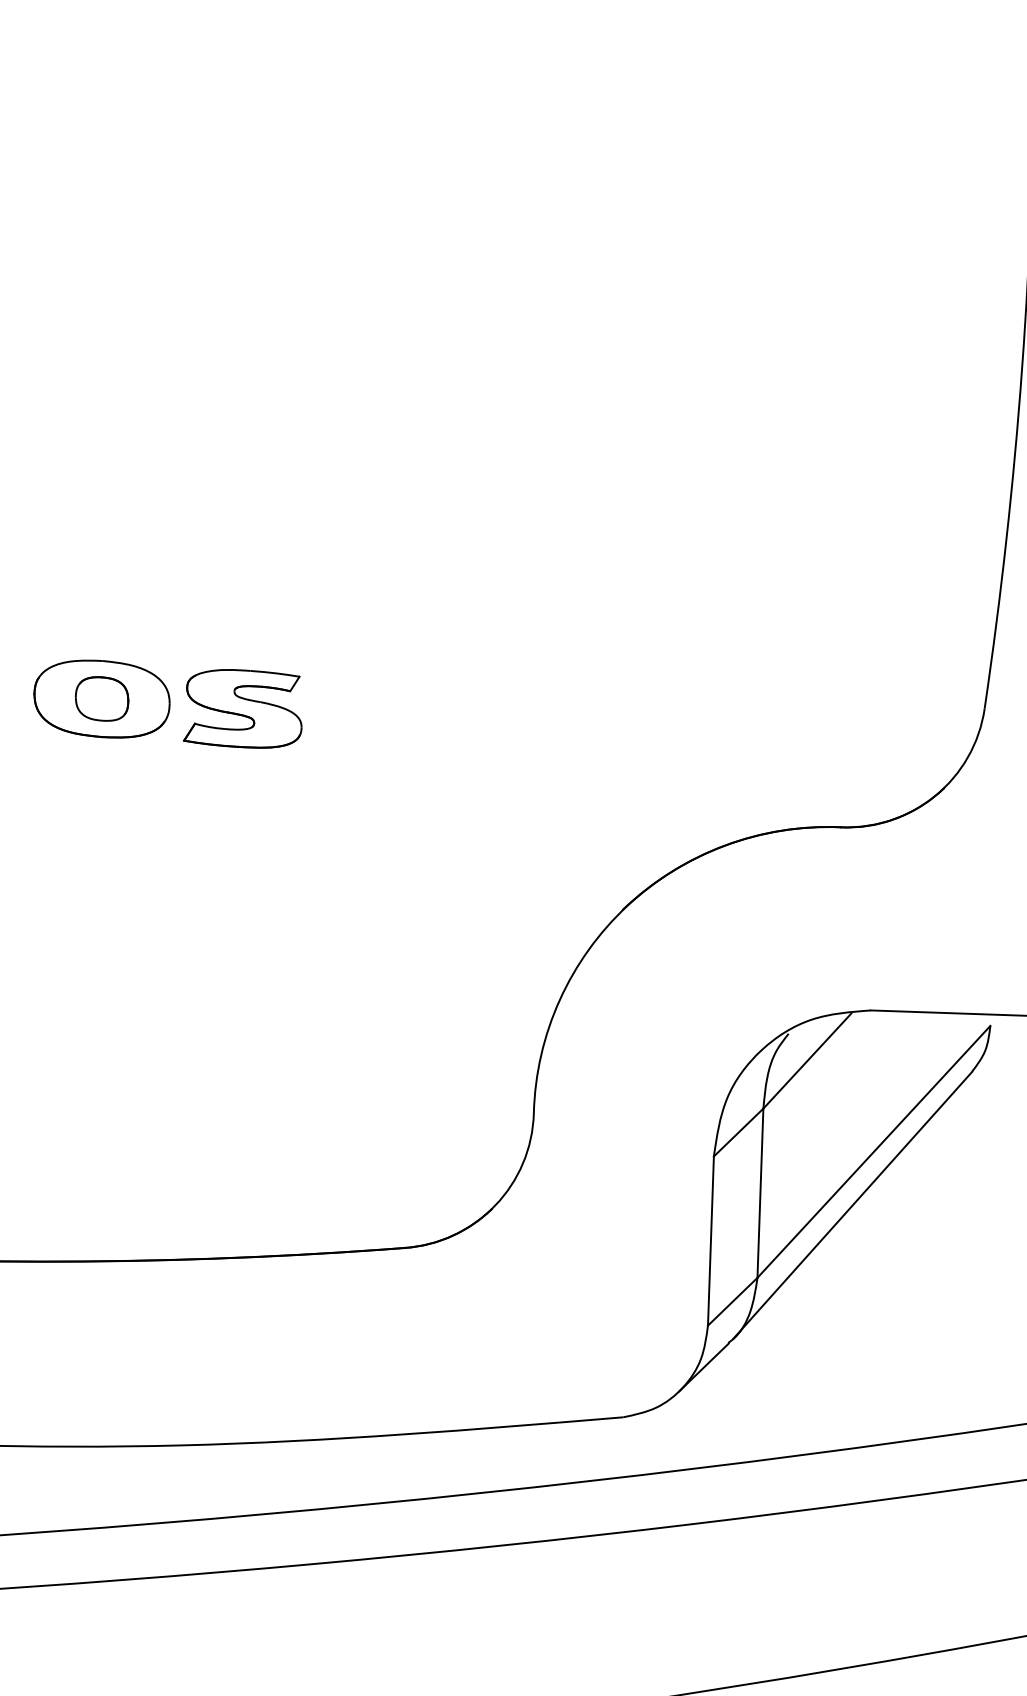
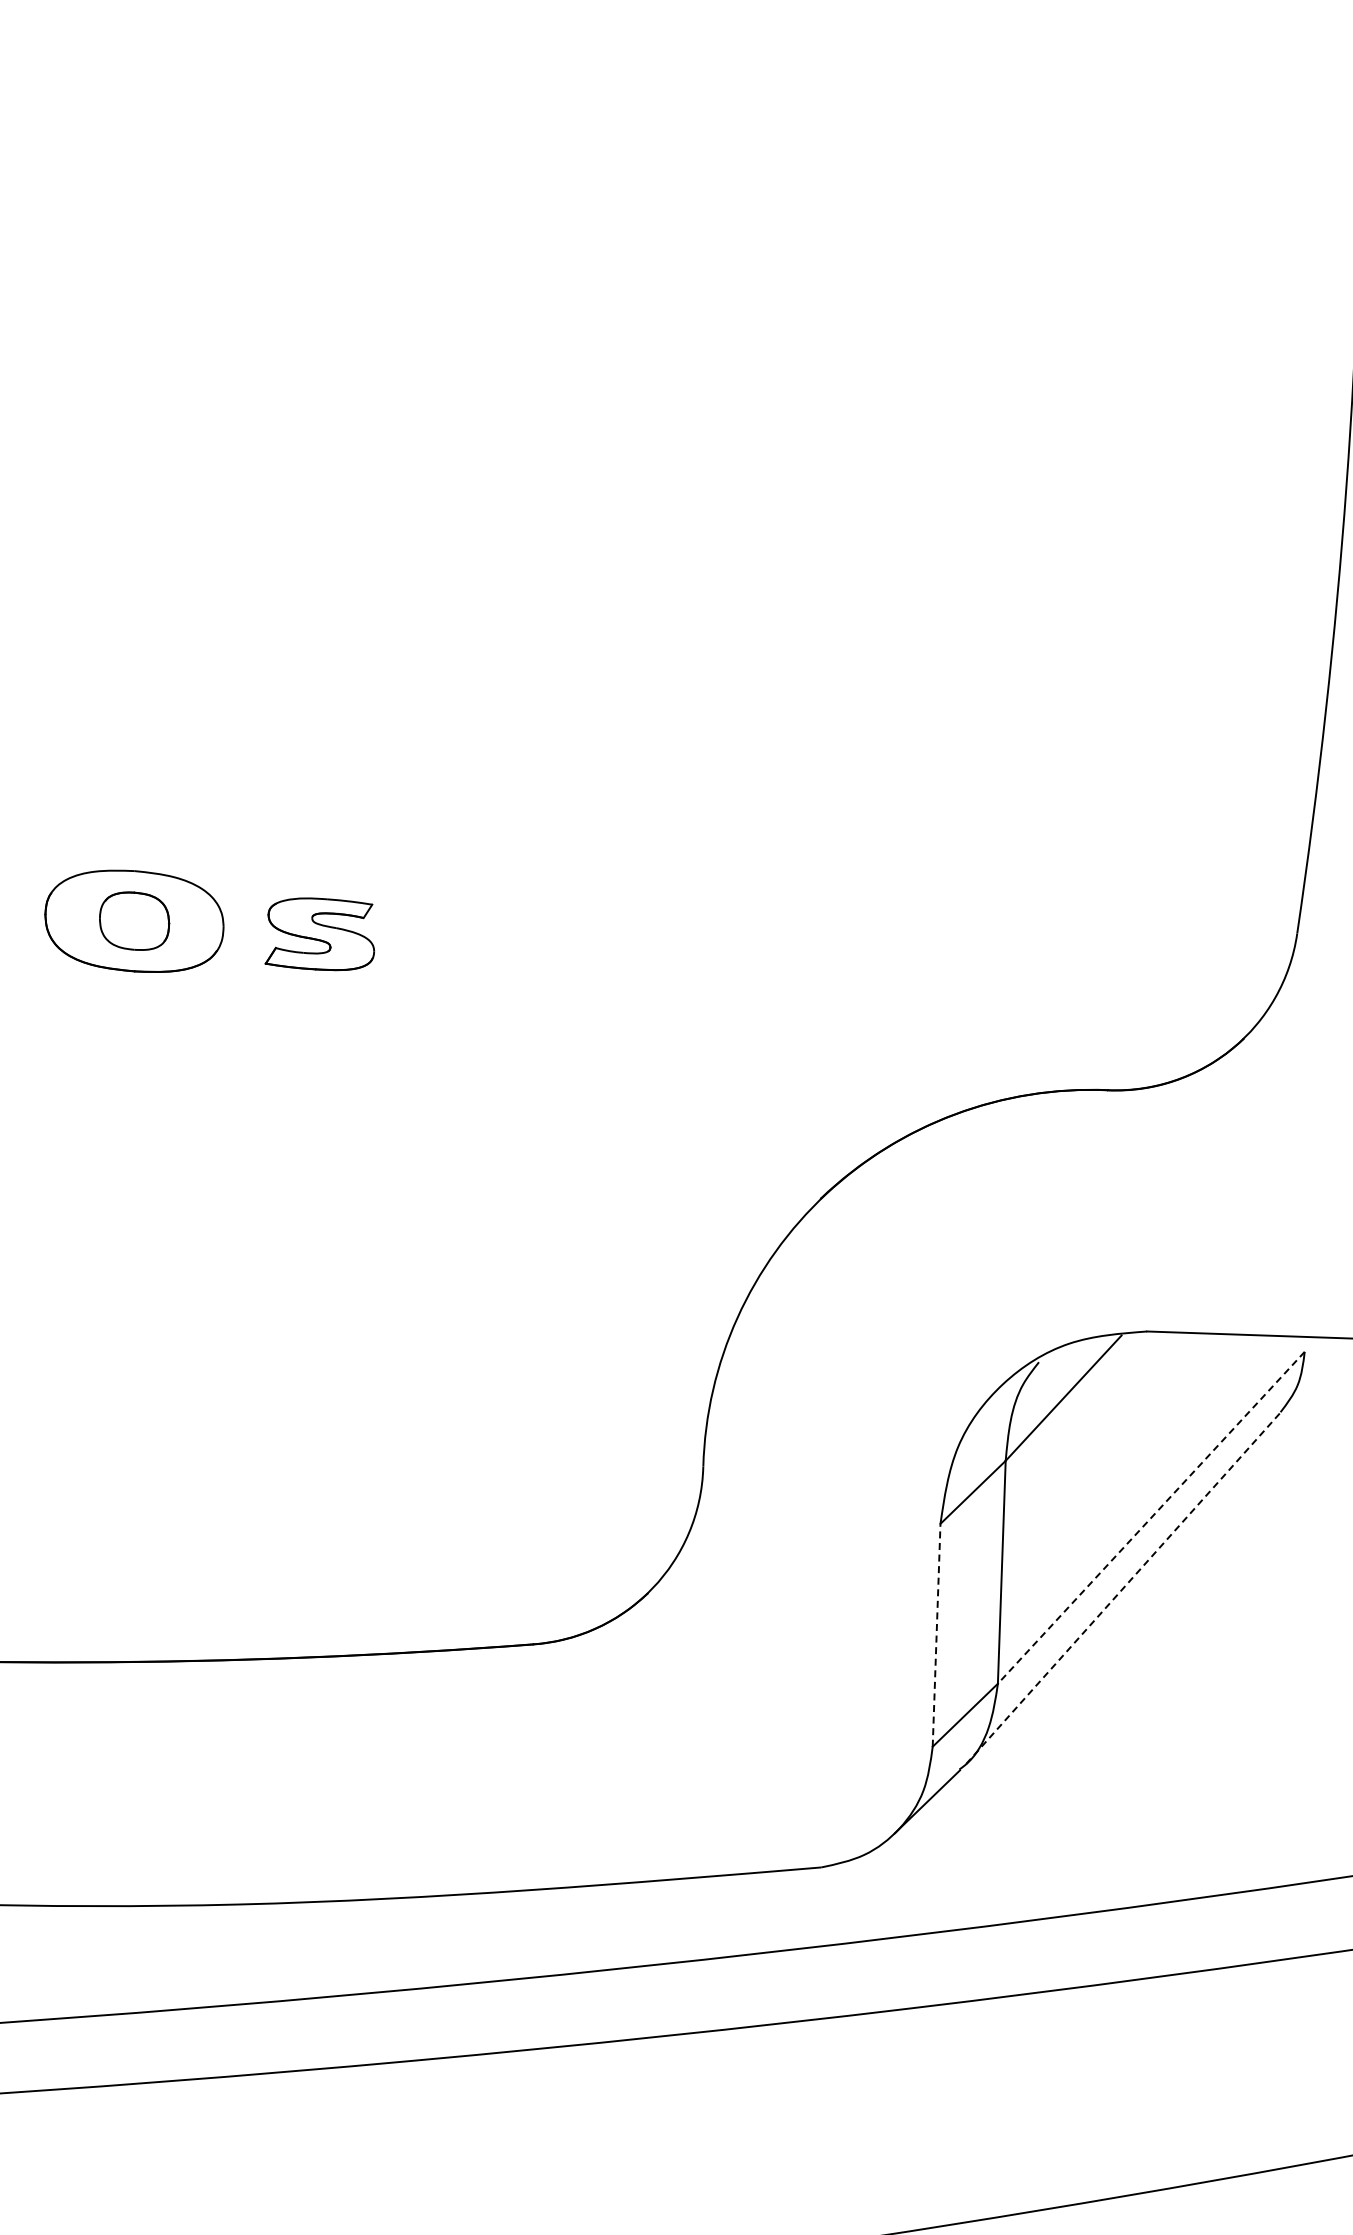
part: (242, 709) -> (319, 934), size x0.7
line: (874, 1151) -> (1151, 1517), solid -> dashed
line: (852, 1205) -> (1123, 1588), solid -> dashed
line: (710, 1241) -> (936, 1635), solid -> dashed

